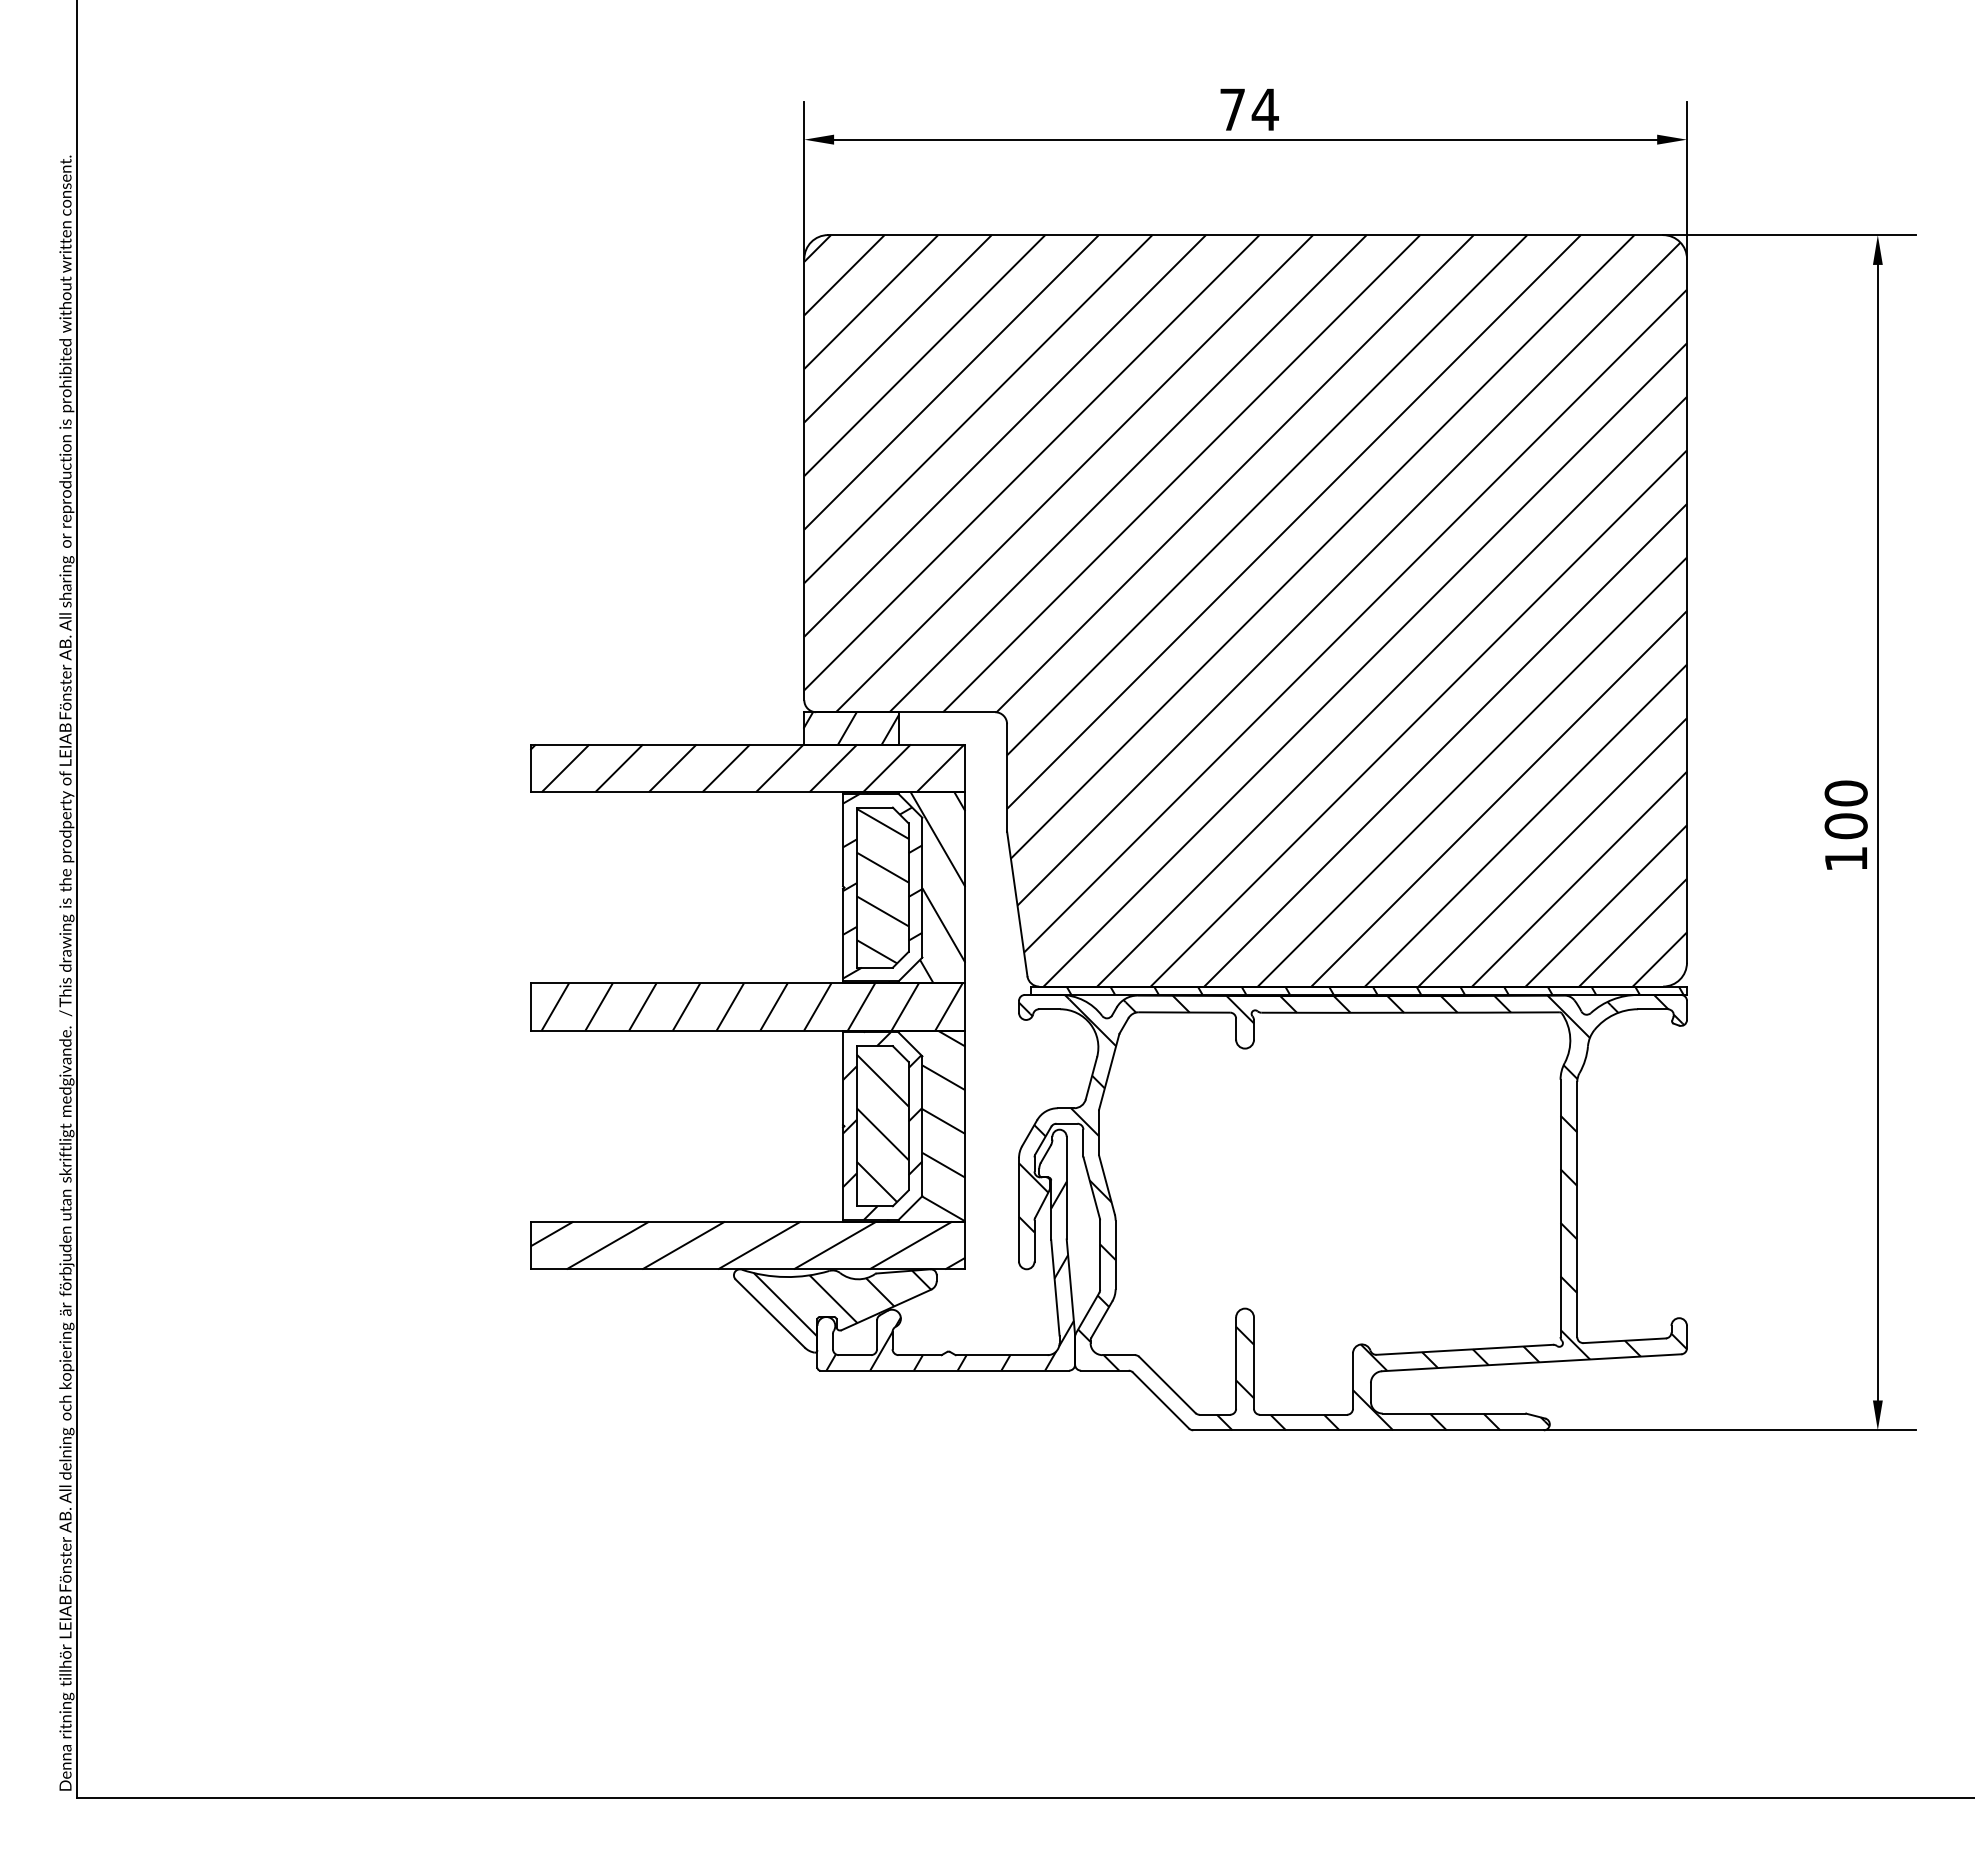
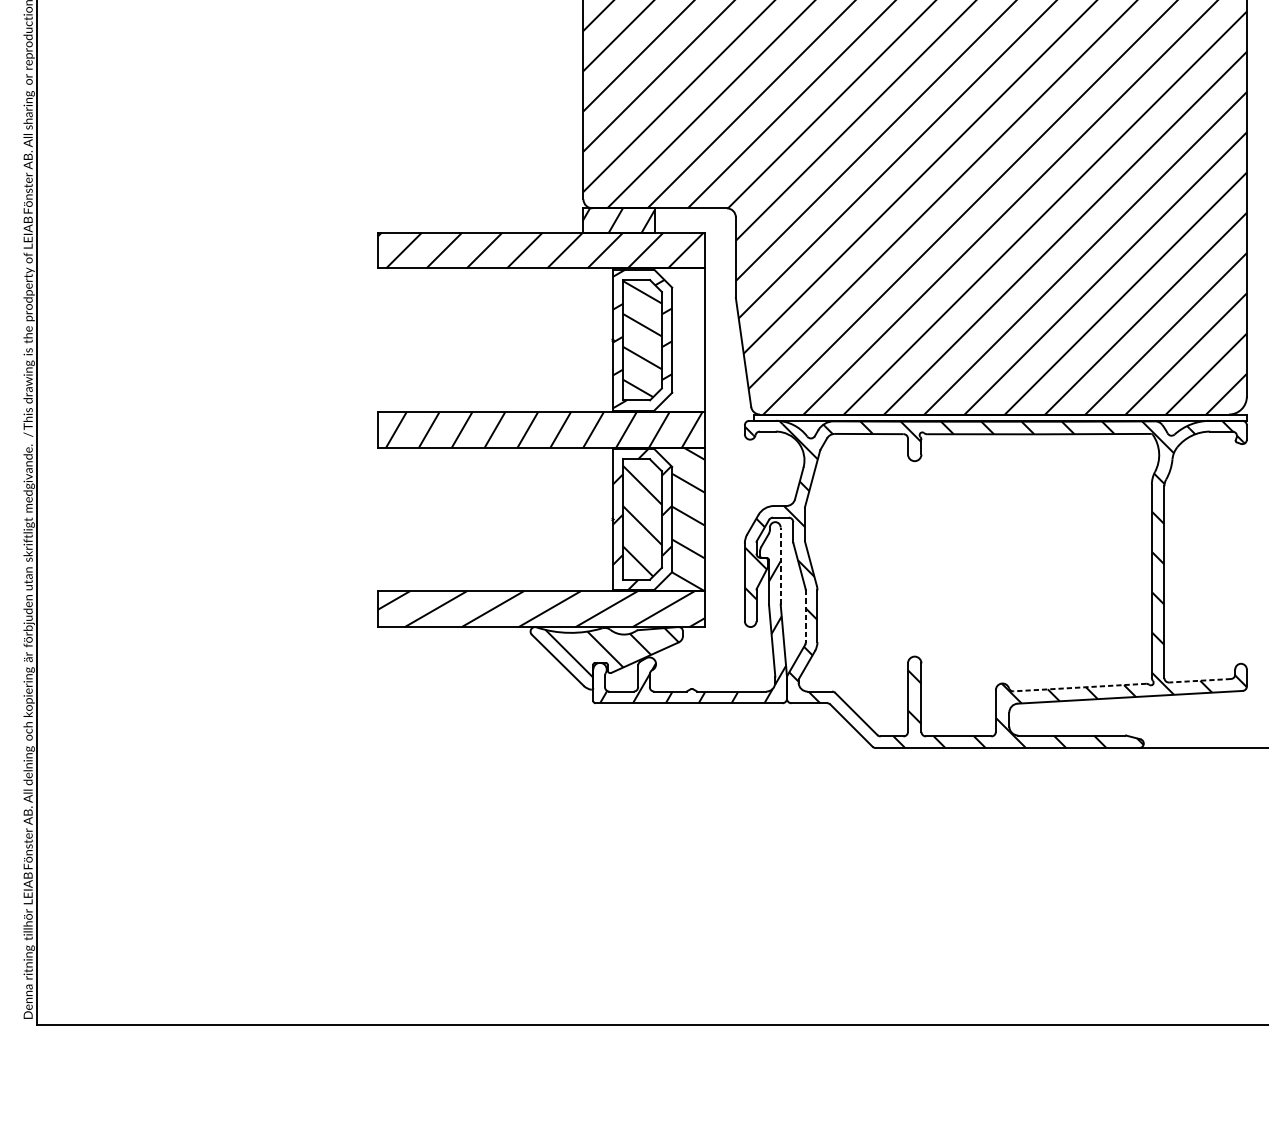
hatch: (904, 887) -> (658, 340), removed
hatch: (1374, 990) -> (1012, 417), removed
line: (1066, 1187) -> (780, 565), solid -> dashed
line: (1100, 1255) -> (806, 616), solid -> dashed
line: (1624, 1340) -> (1199, 680), solid -> dashed
line: (1464, 1349) -> (1079, 687), solid -> dashed

